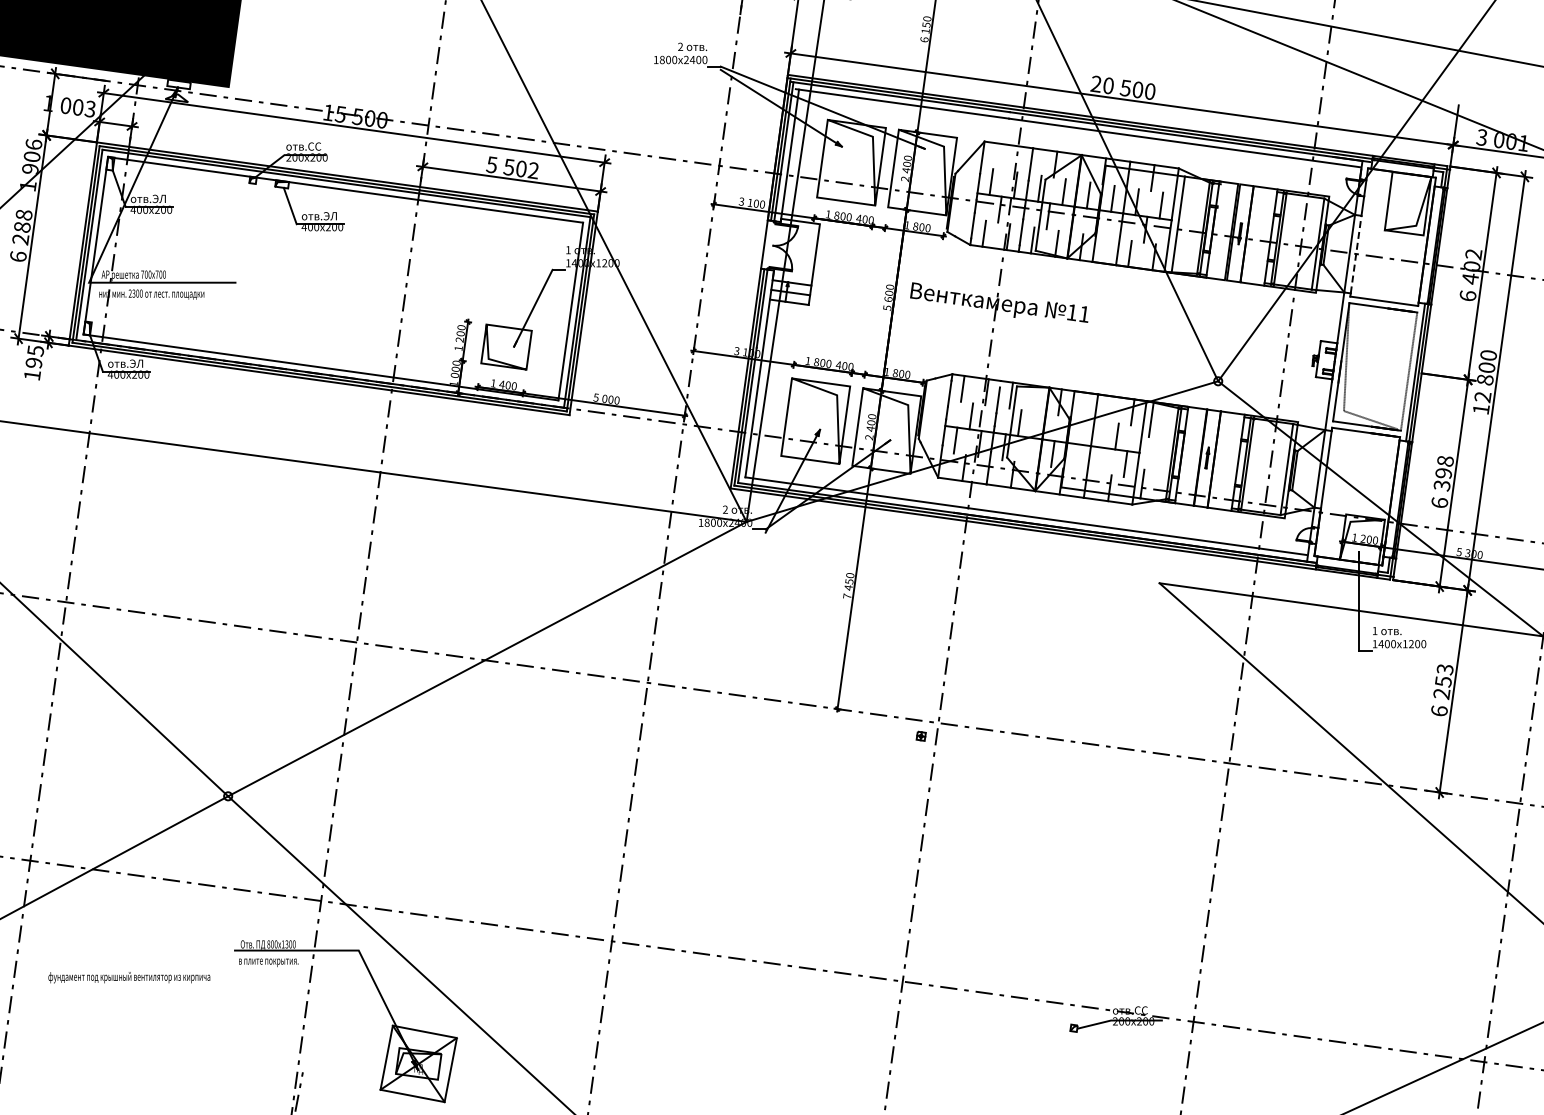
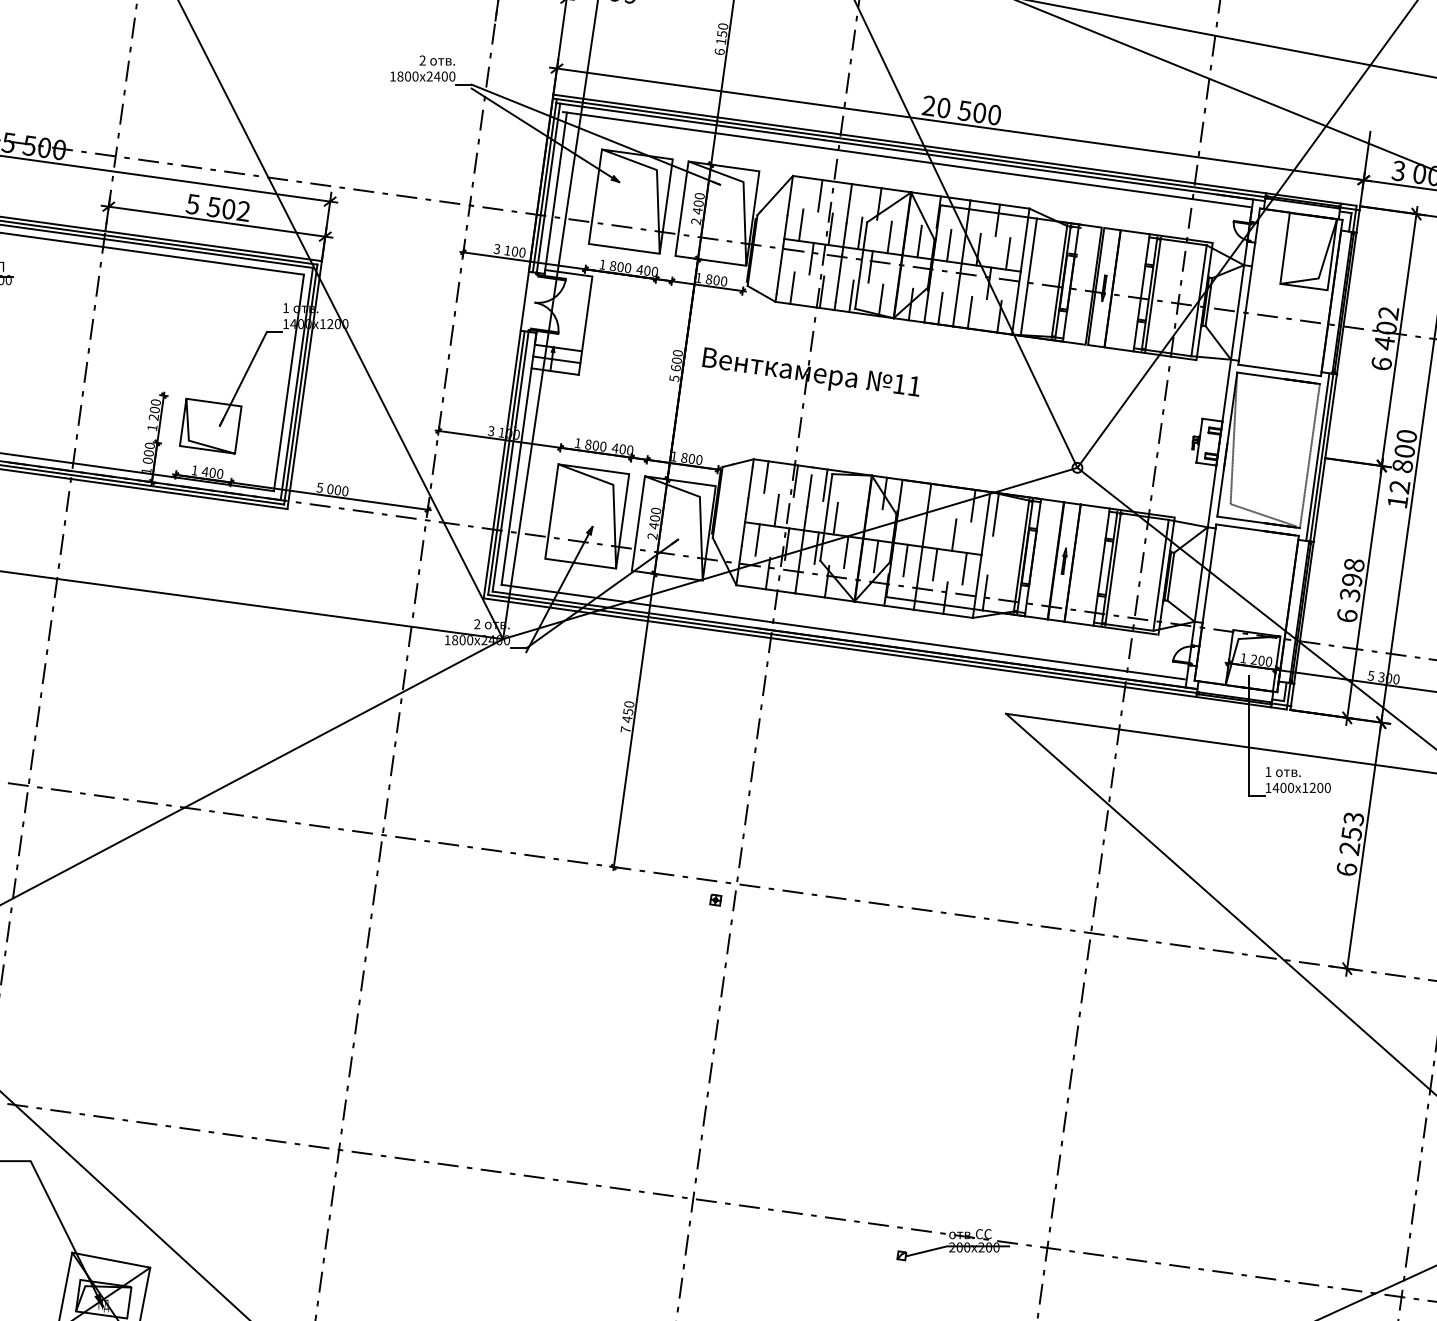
line: (1006, 157) -> (819, 195), added
line: (1105, 250) -> (940, 308), added
line: (1356, 254) -> (1245, 313), dashed -> solid
line: (1028, 450) -> (846, 552), added
line: (1076, 457) -> (904, 560), added
line: (1101, 460) -> (935, 564), added

